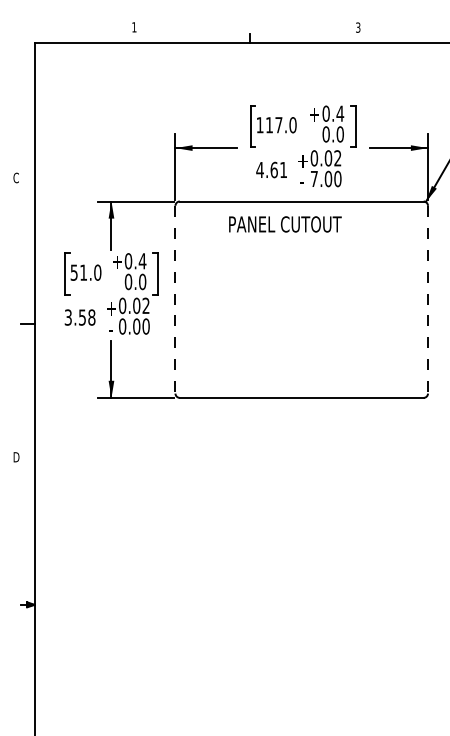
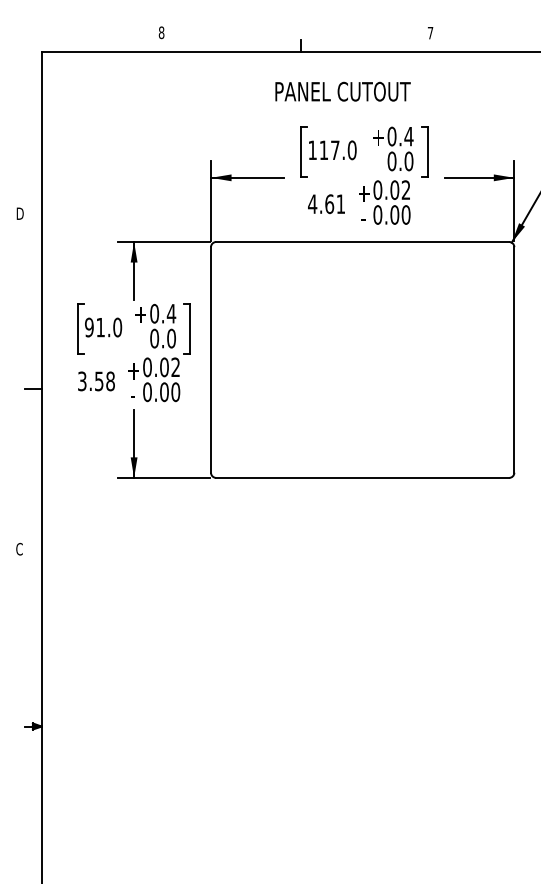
text: (134, 27) -> (161, 32), 1 -> 8
text: (358, 27) -> (430, 32), 3 -> 7
text: (16, 177) -> (20, 213), C -> D
text: (314, 178) -> (378, 214), 7.00 -> 0.00
text: (285, 224) -> (343, 91), moved
text: (73, 272) -> (88, 327), 51.0 -> 91.0
line: (175, 299) -> (211, 359), dashed -> solid
line: (428, 299) -> (514, 359), dashed -> solid
text: (16, 457) -> (20, 549), D -> C

